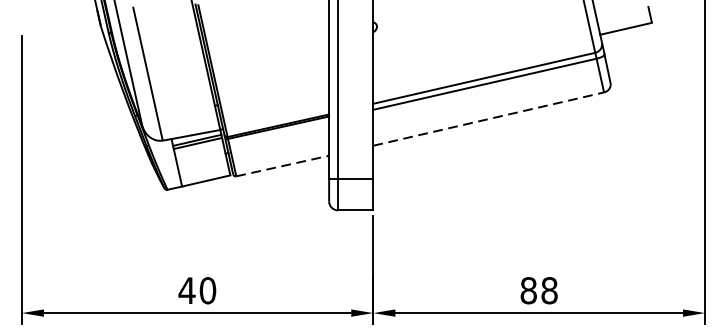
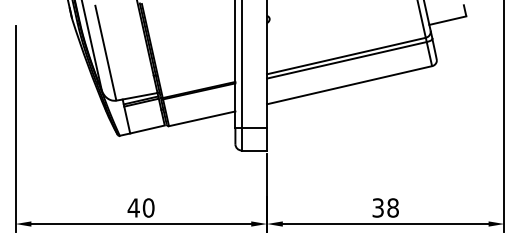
line: (488, 119) -> (349, 85), dashed -> solid
line: (283, 165) -> (202, 118), dashed -> solid
text: (529, 290) -> (378, 207), 88 -> 38

